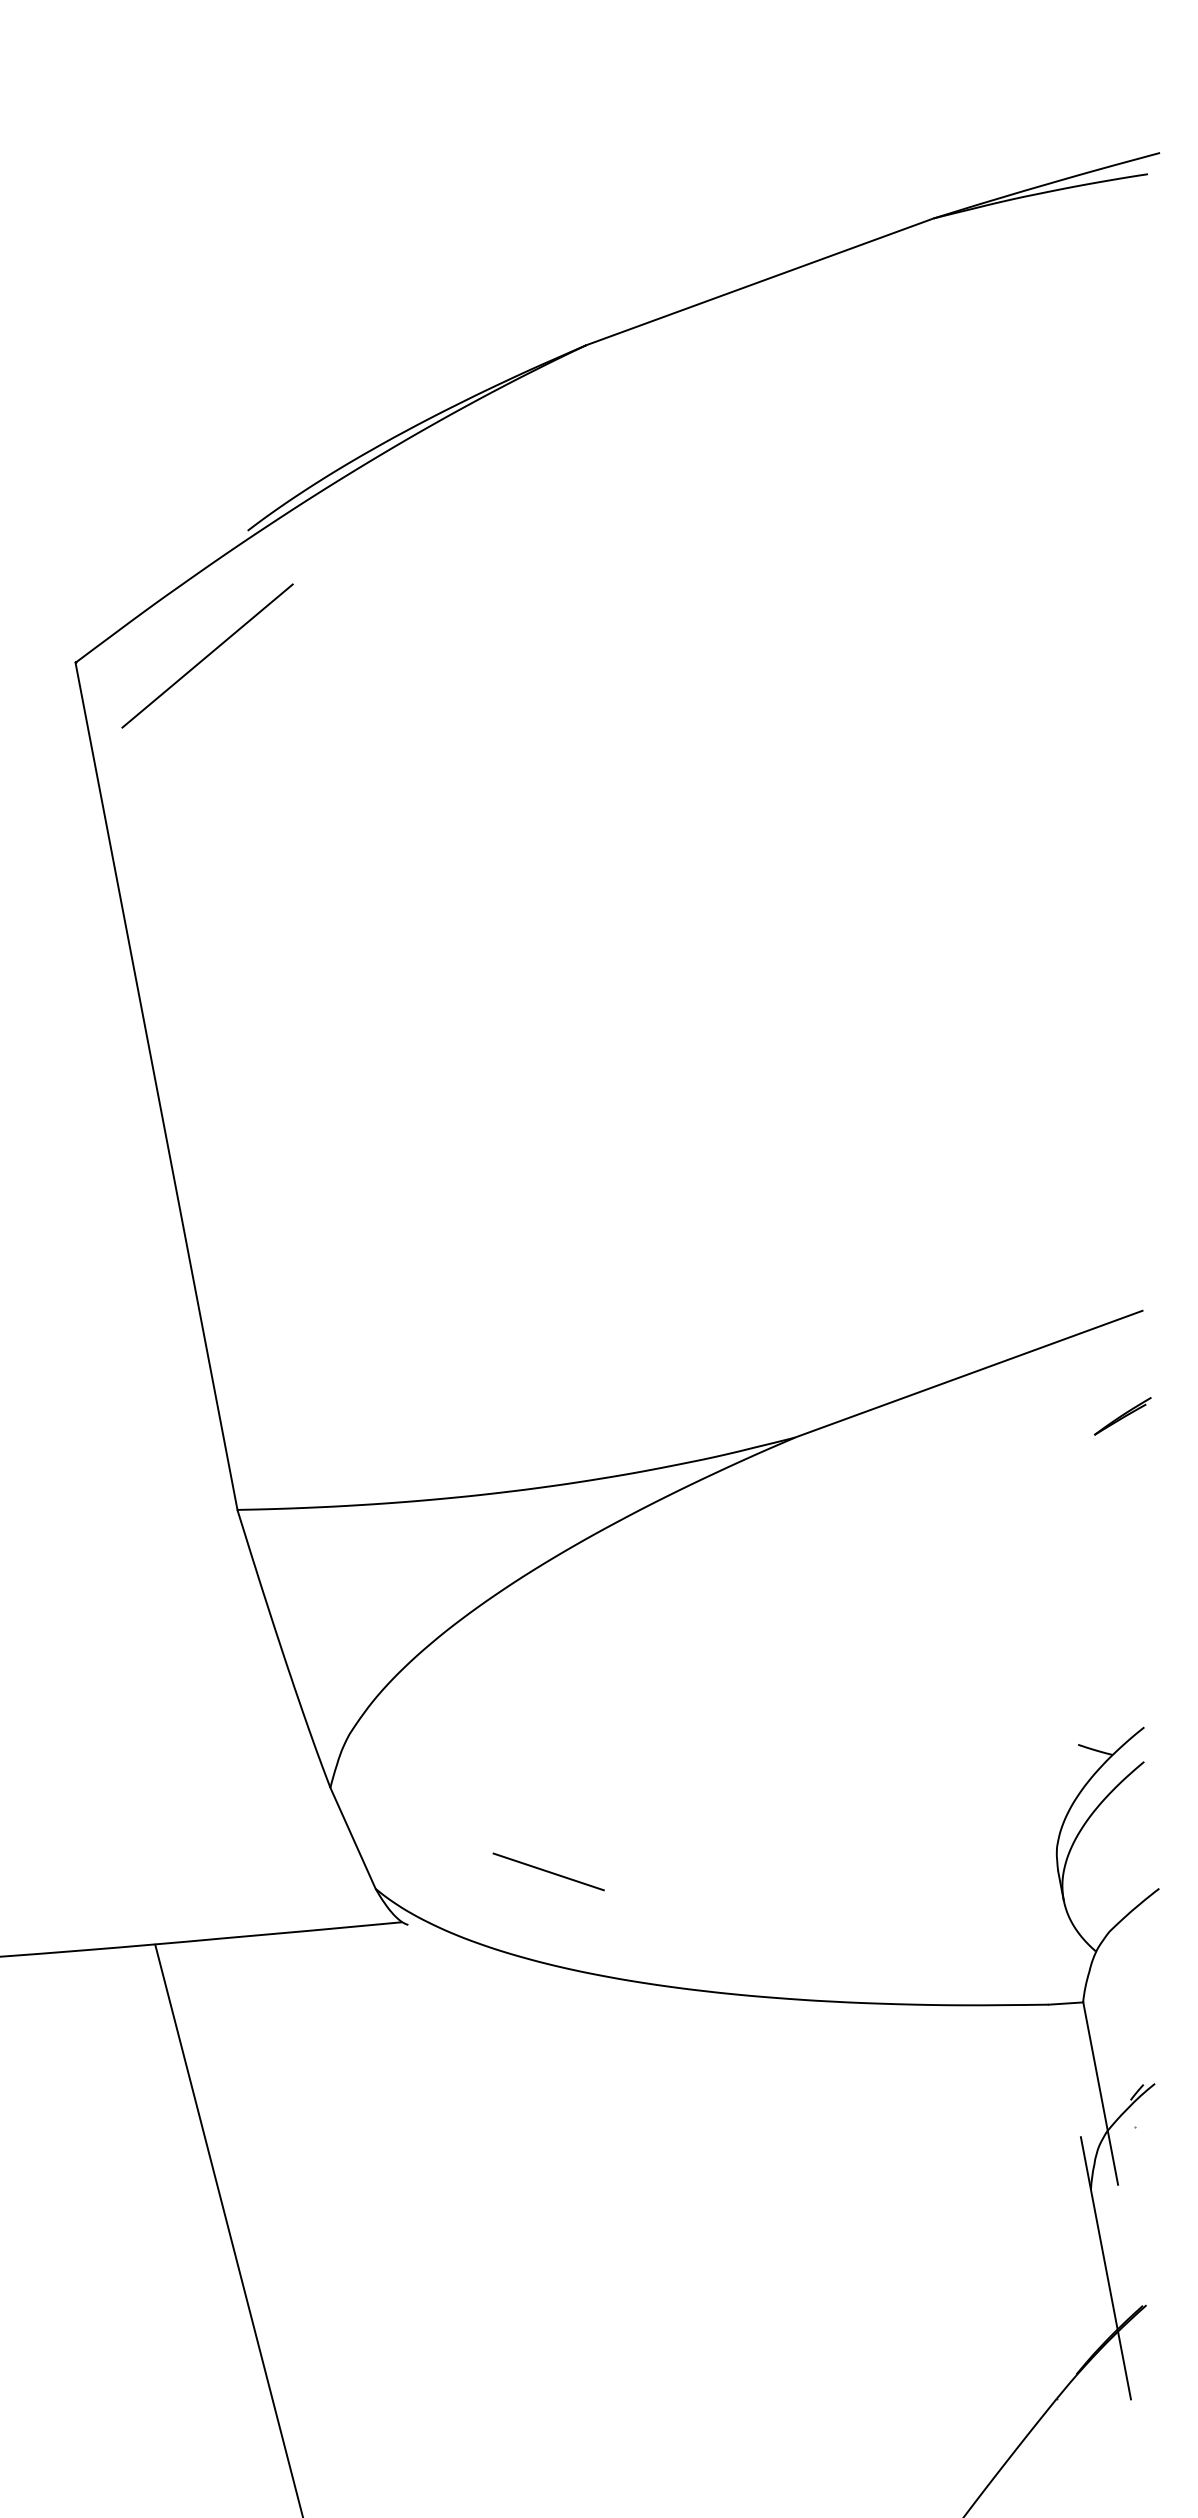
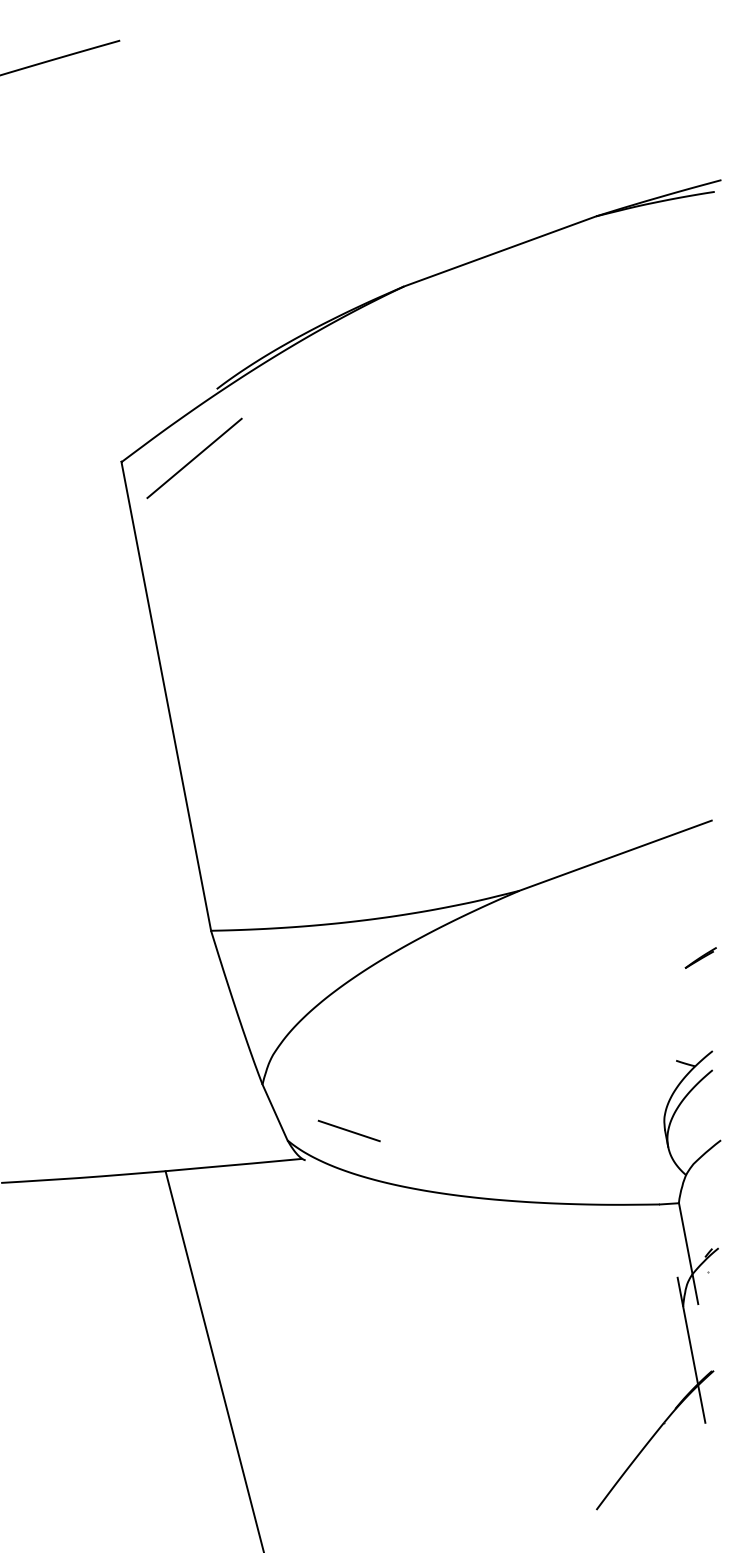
line: (1122, 1415) -> (700, 957), moved
line: (547, 1870) -> (348, 1130), moved

